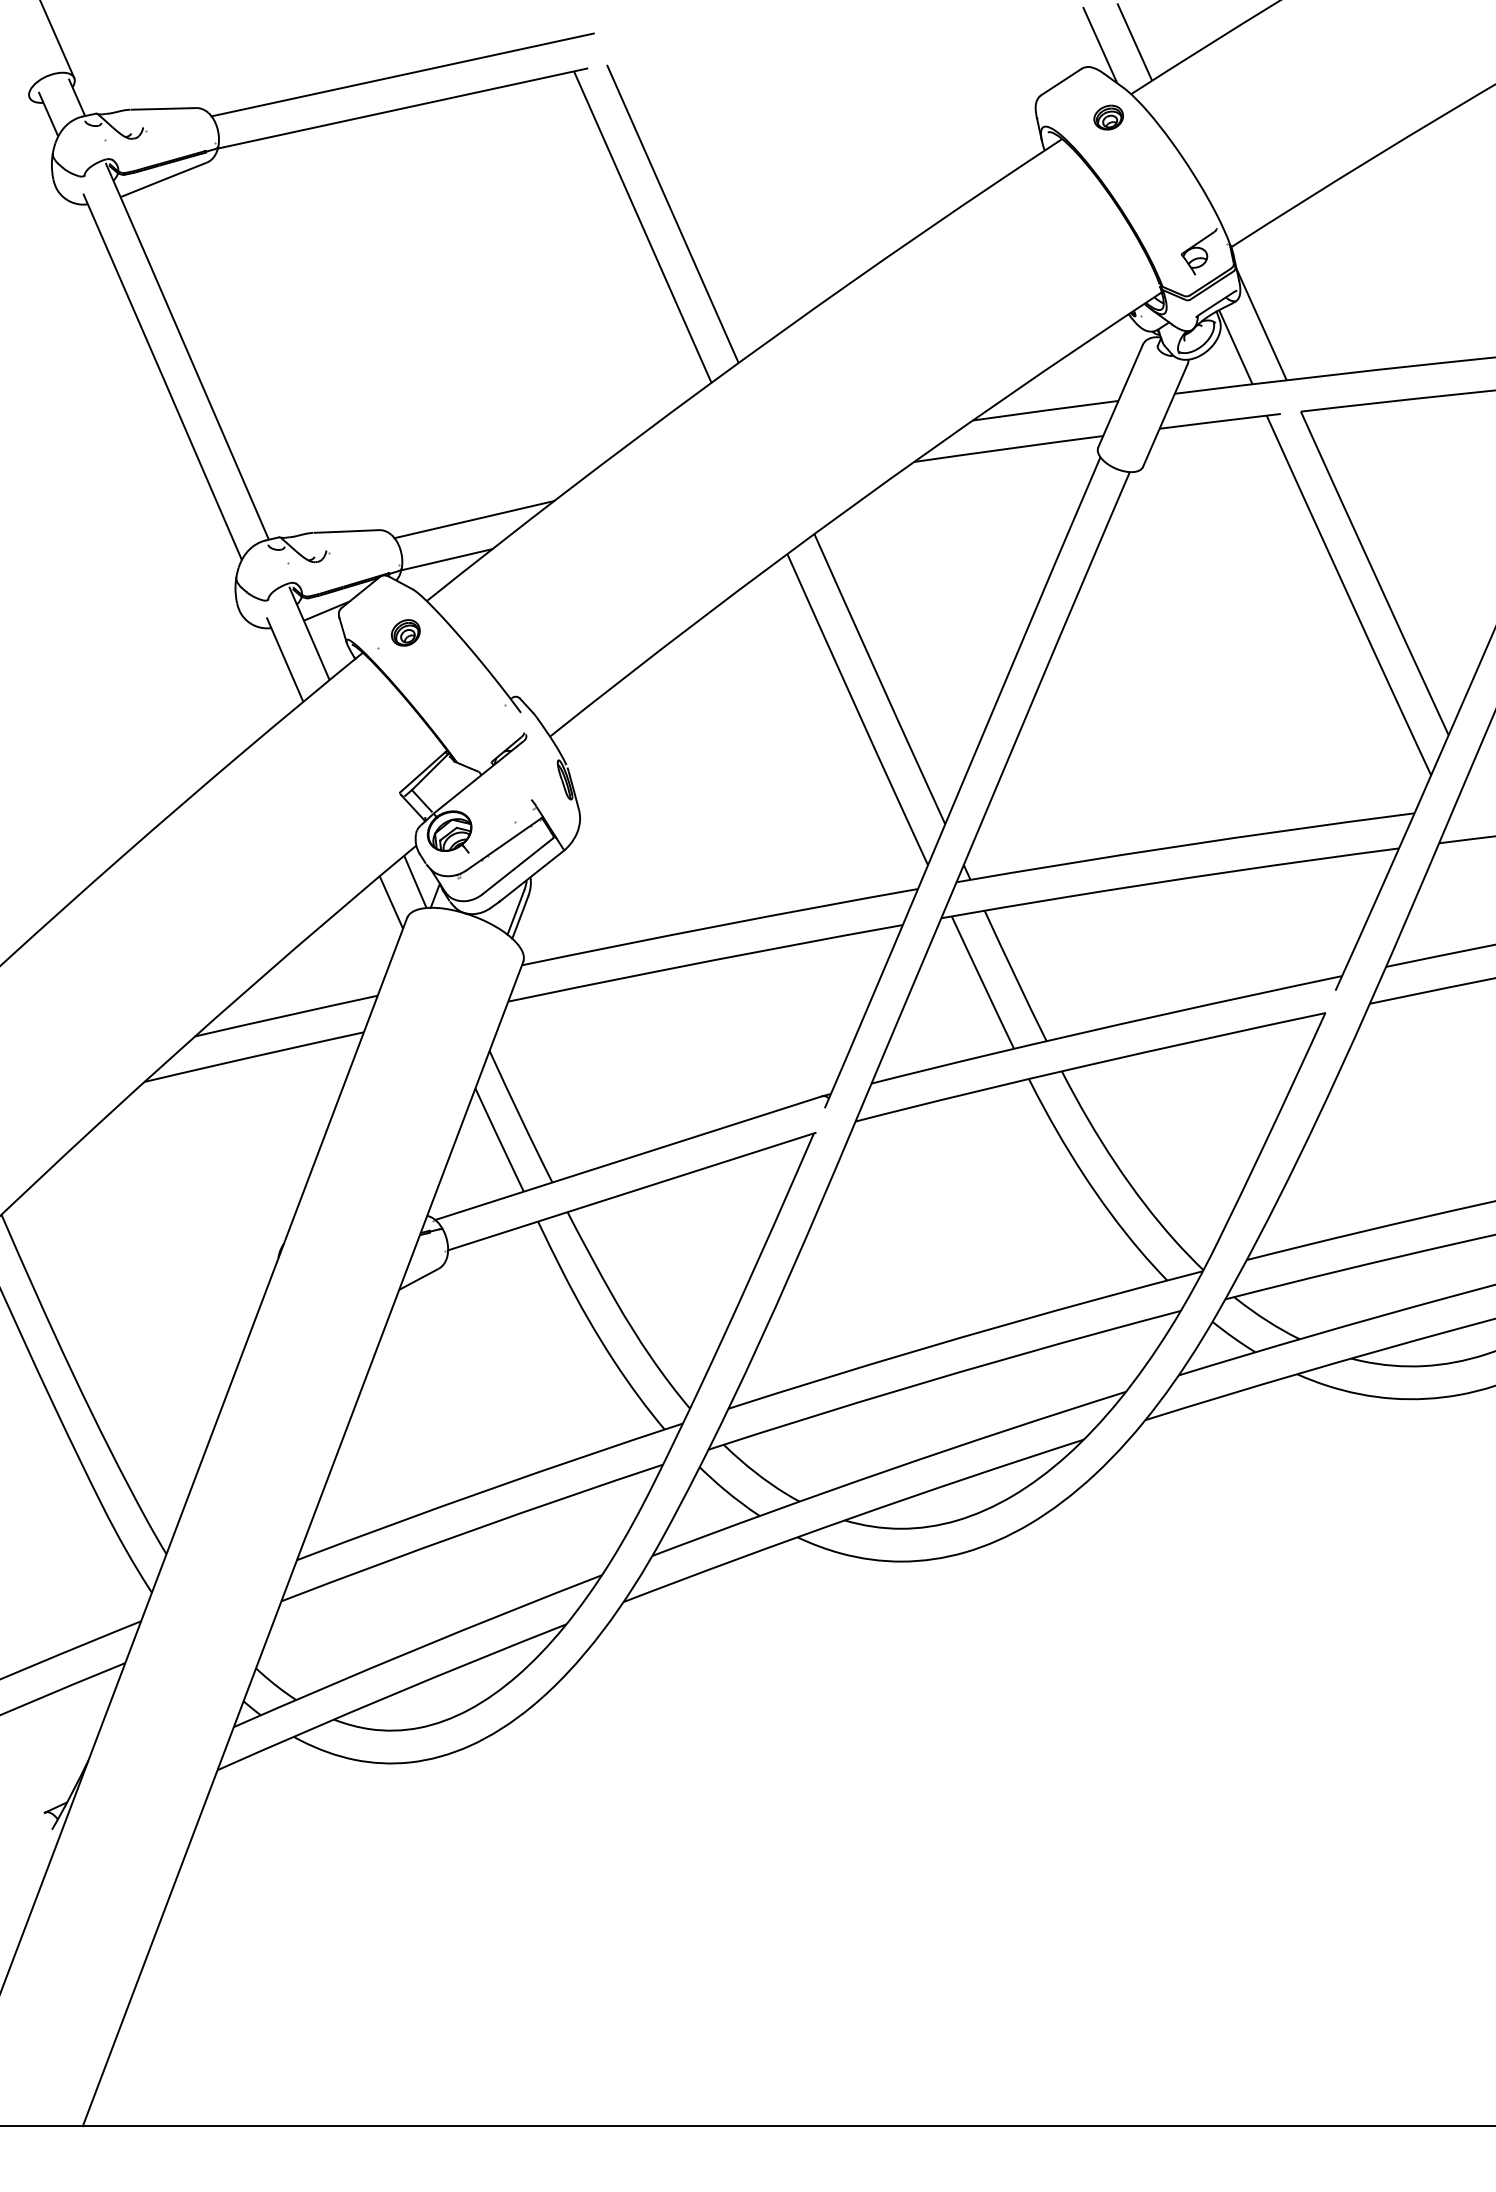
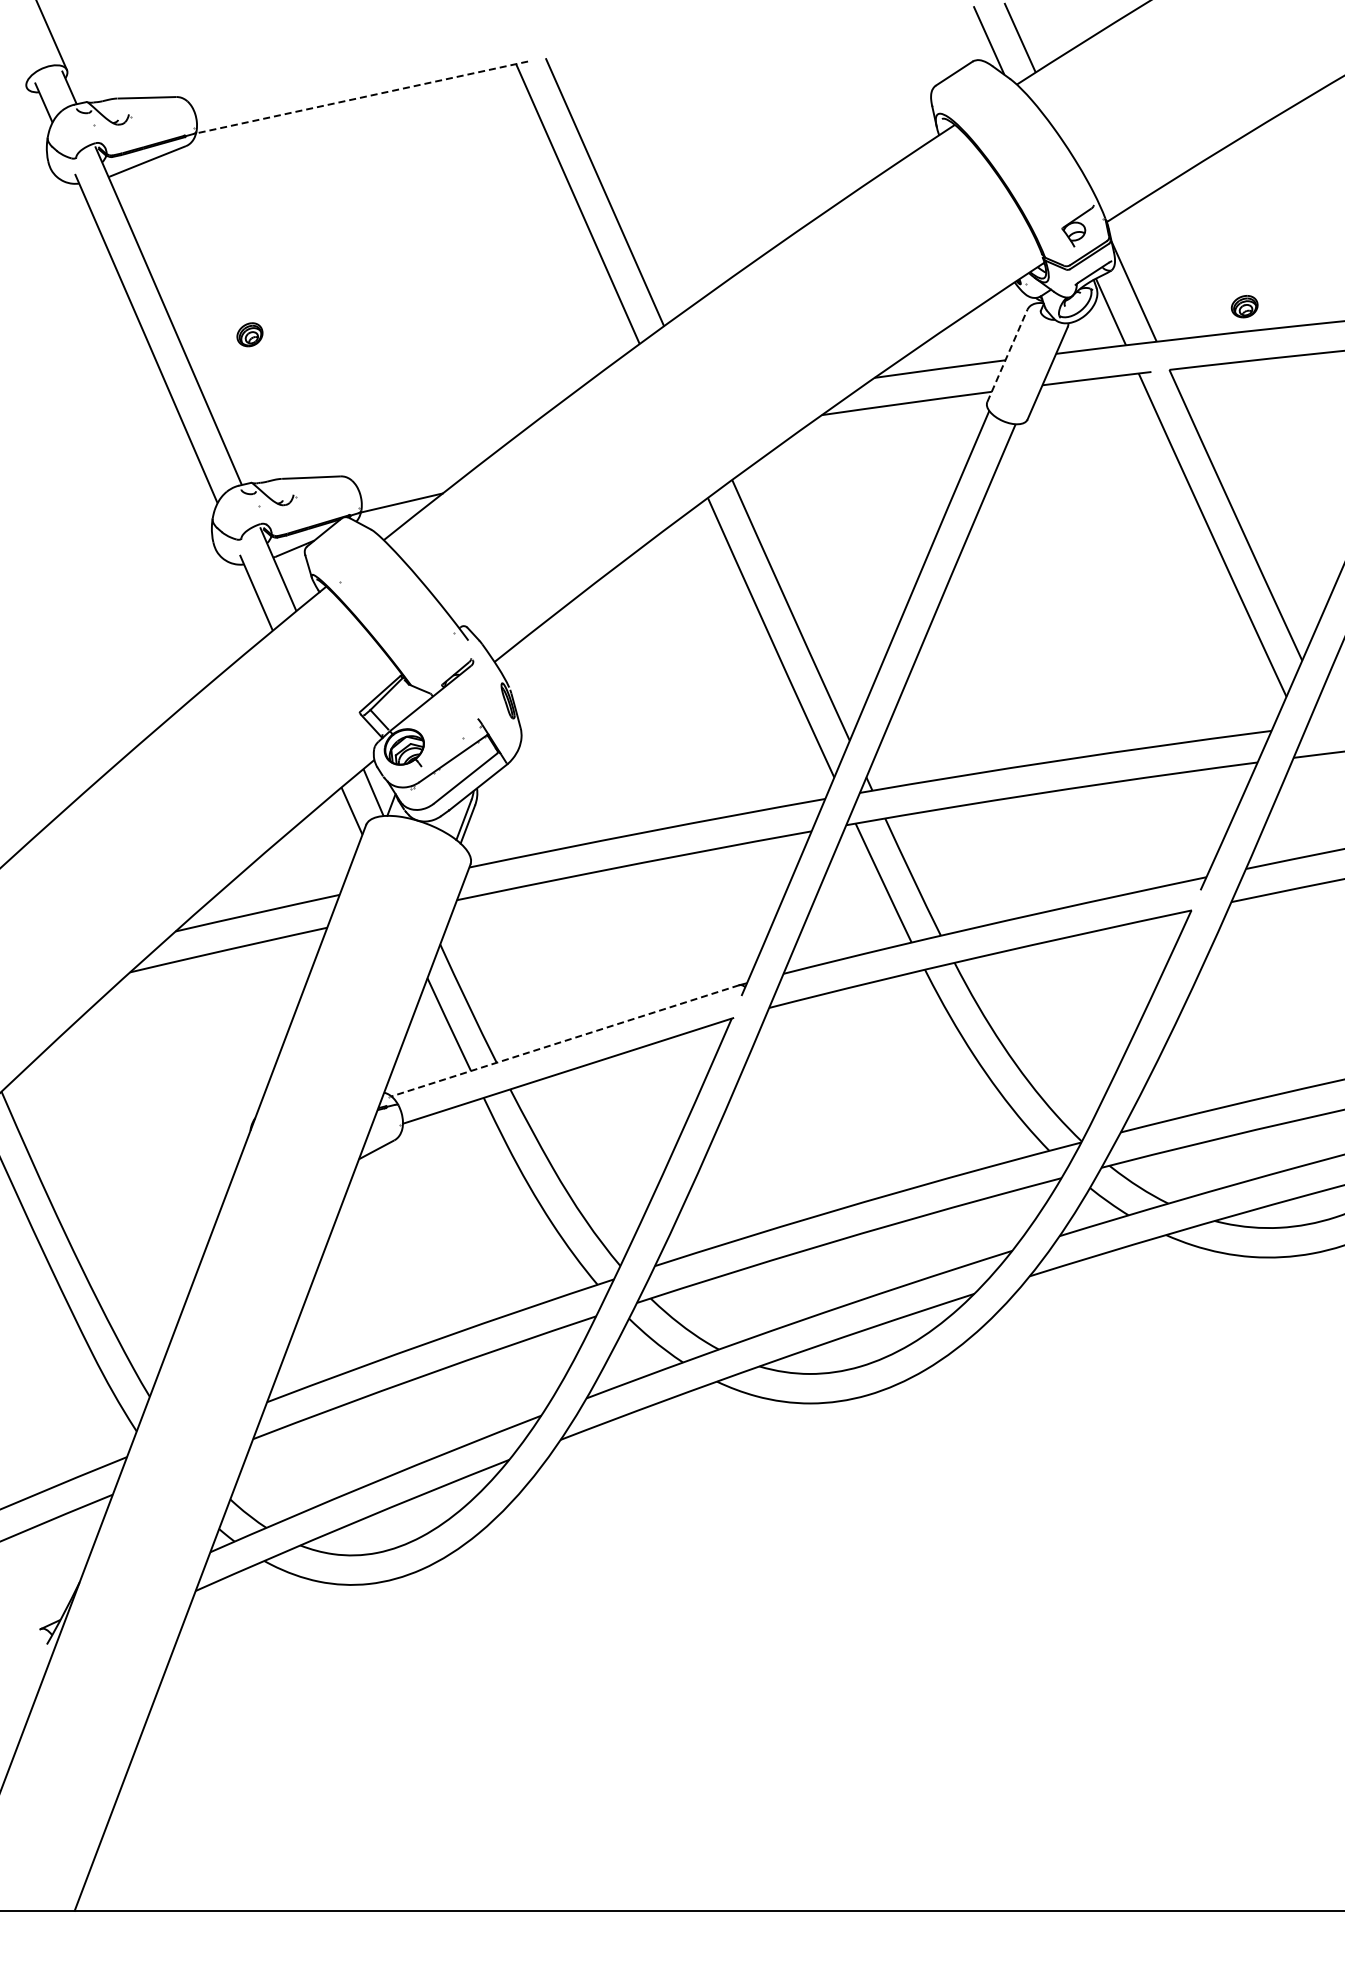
line: (401, 75) -> (361, 67), removed
line: (403, 108) -> (362, 97), solid -> dashed
part: (1108, 117) -> (1244, 306), moved
line: (1120, 395) -> (1007, 355), solid -> dashed
line: (474, 519) -> (426, 466), removed
part: (405, 632) -> (249, 334), moved
line: (628, 1157) -> (565, 1040), solid -> dashed

